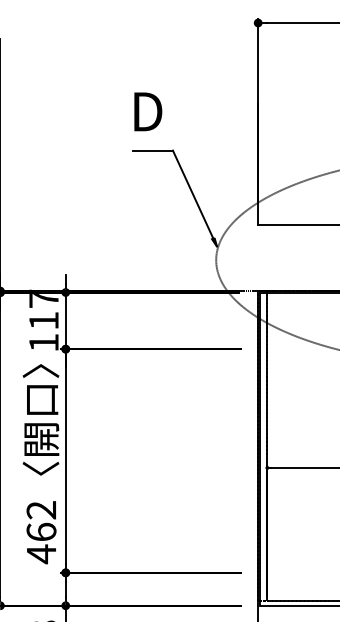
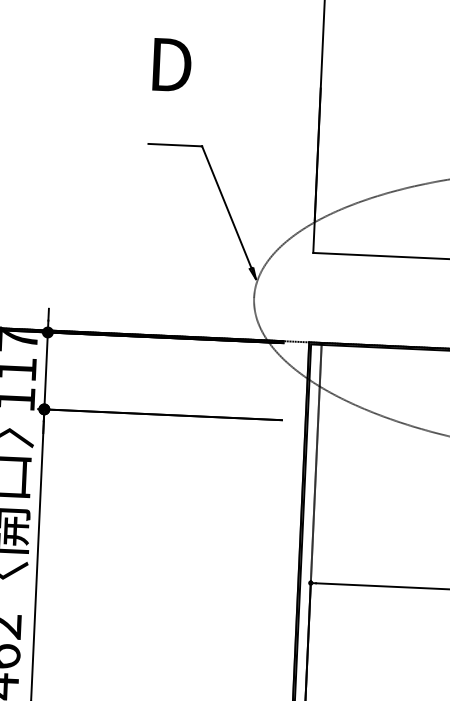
text: (148, 111) -> (172, 64), moved

